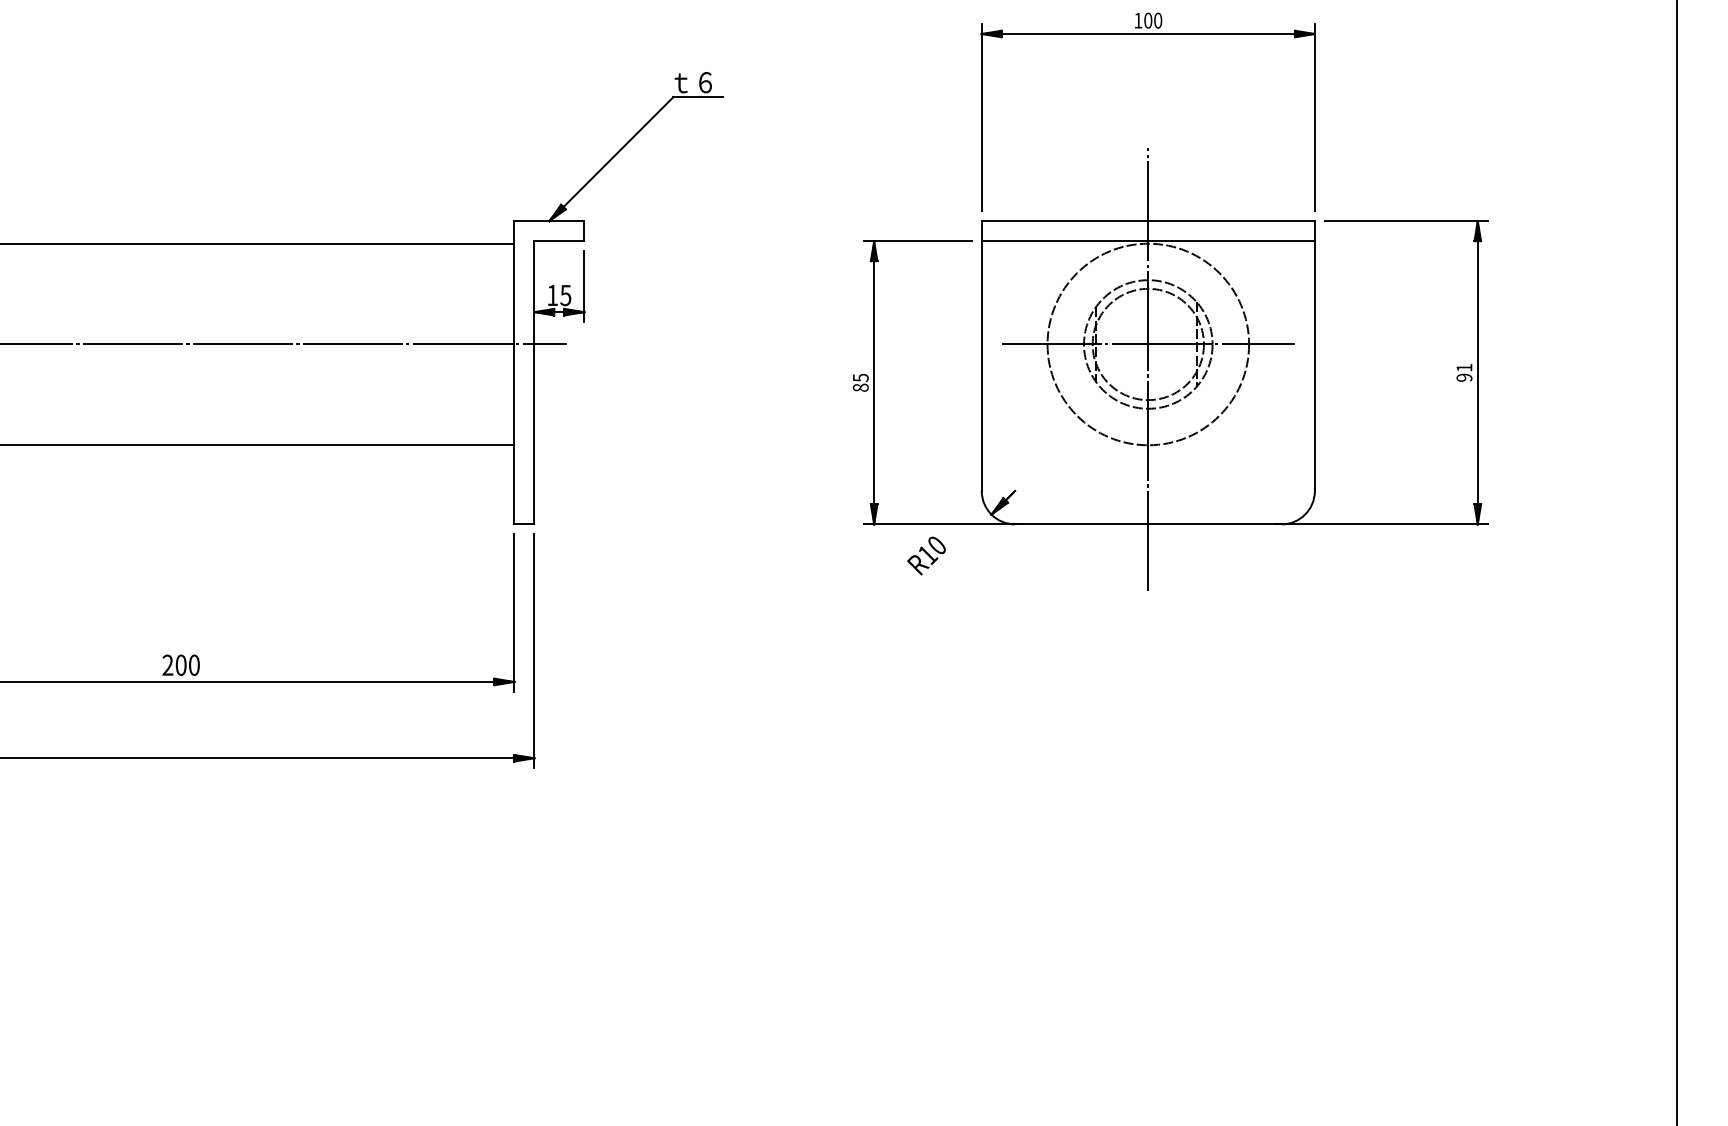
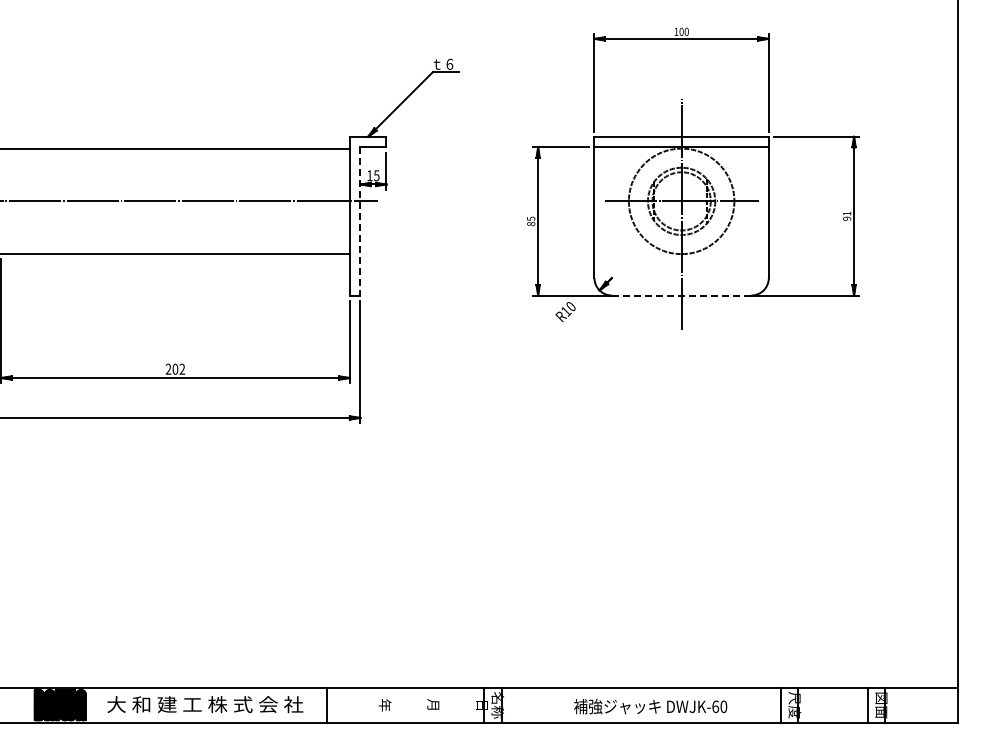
line: (534, 382) -> (360, 221), solid -> dashed
line: (1148, 524) -> (681, 295), solid -> dashed
text: (194, 663) -> (182, 368), 200 -> 202

